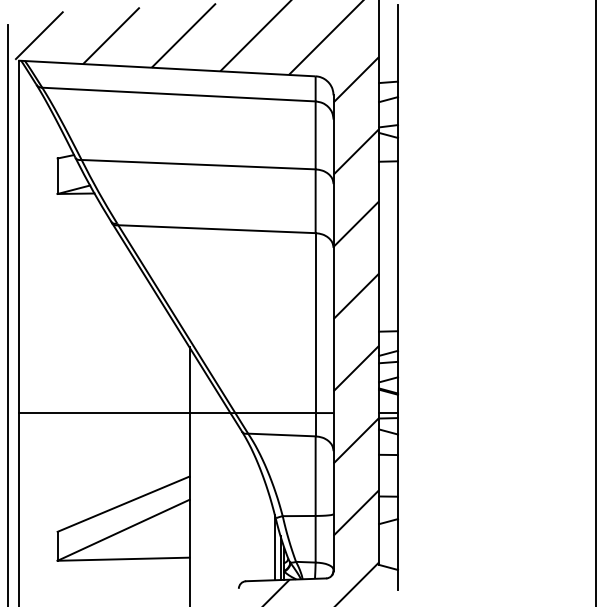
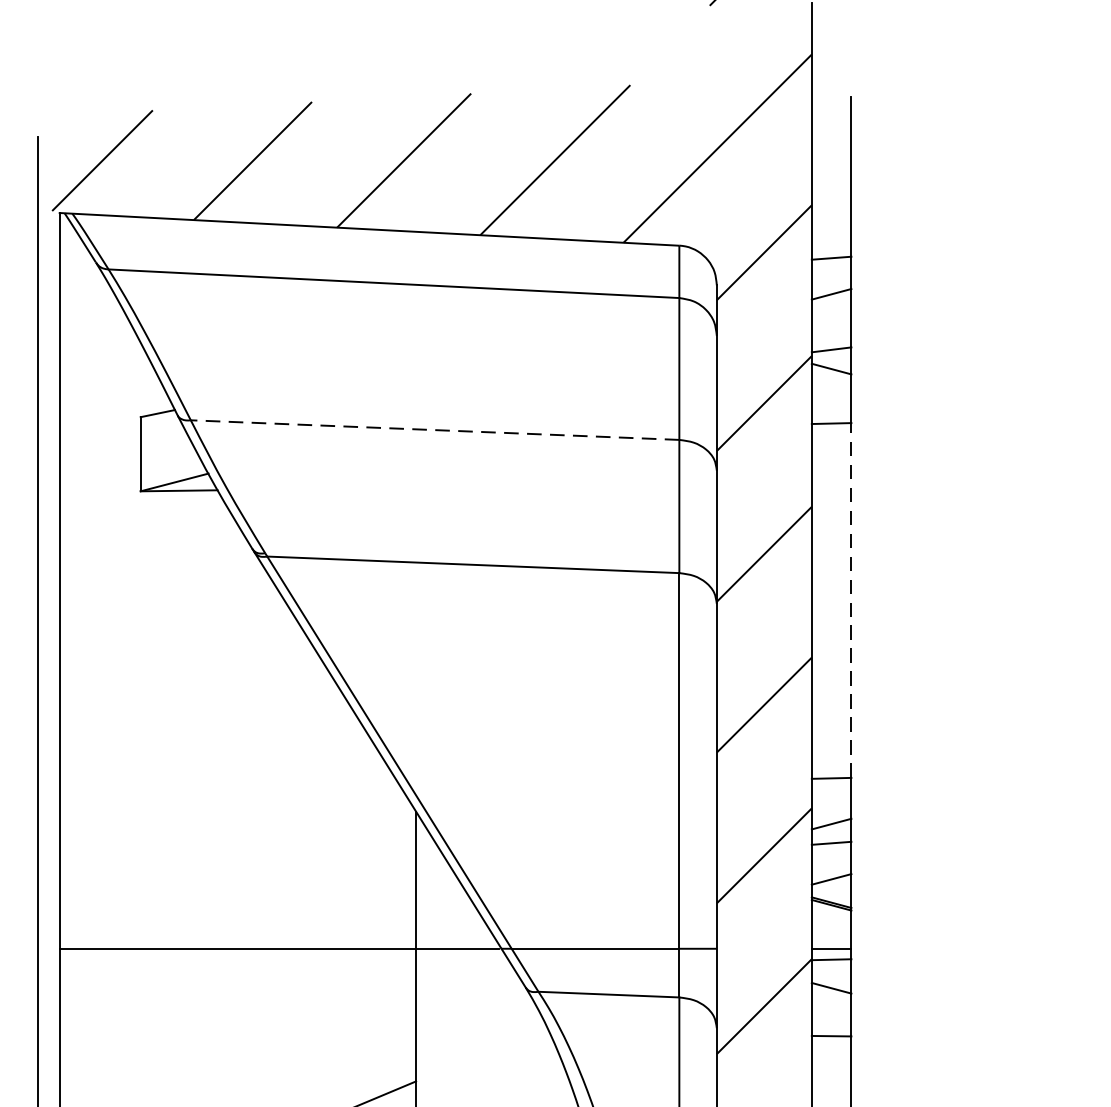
line: (198, 164) -> (434, 429), solid -> dashed
line: (398, 246) -> (852, 600), solid -> dashed

